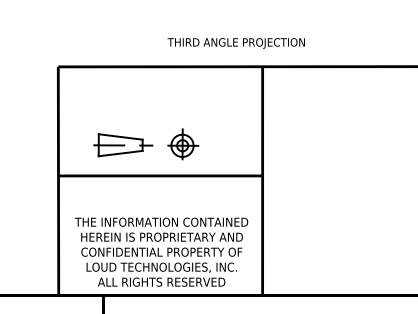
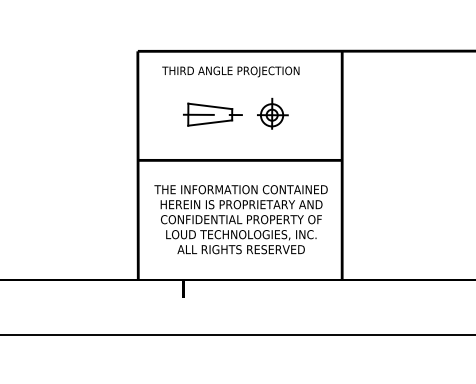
text: (235, 43) -> (230, 71), moved
part: (145, 144) -> (235, 113), moved
text: (160, 252) -> (240, 219), moved

